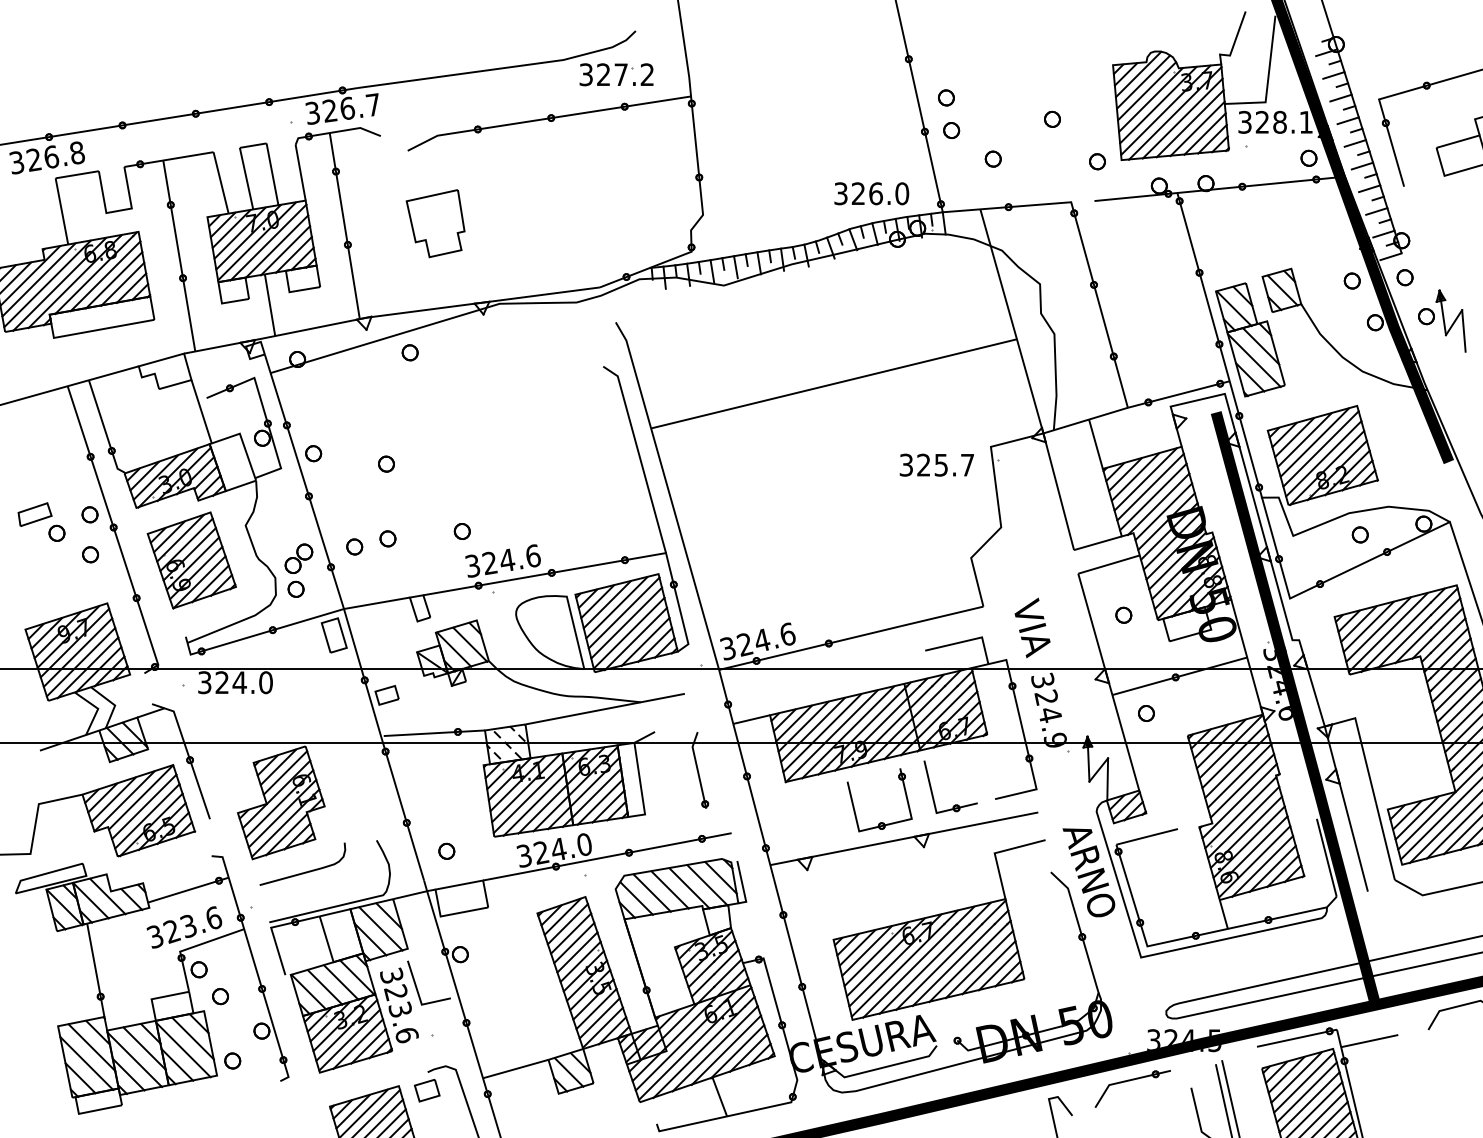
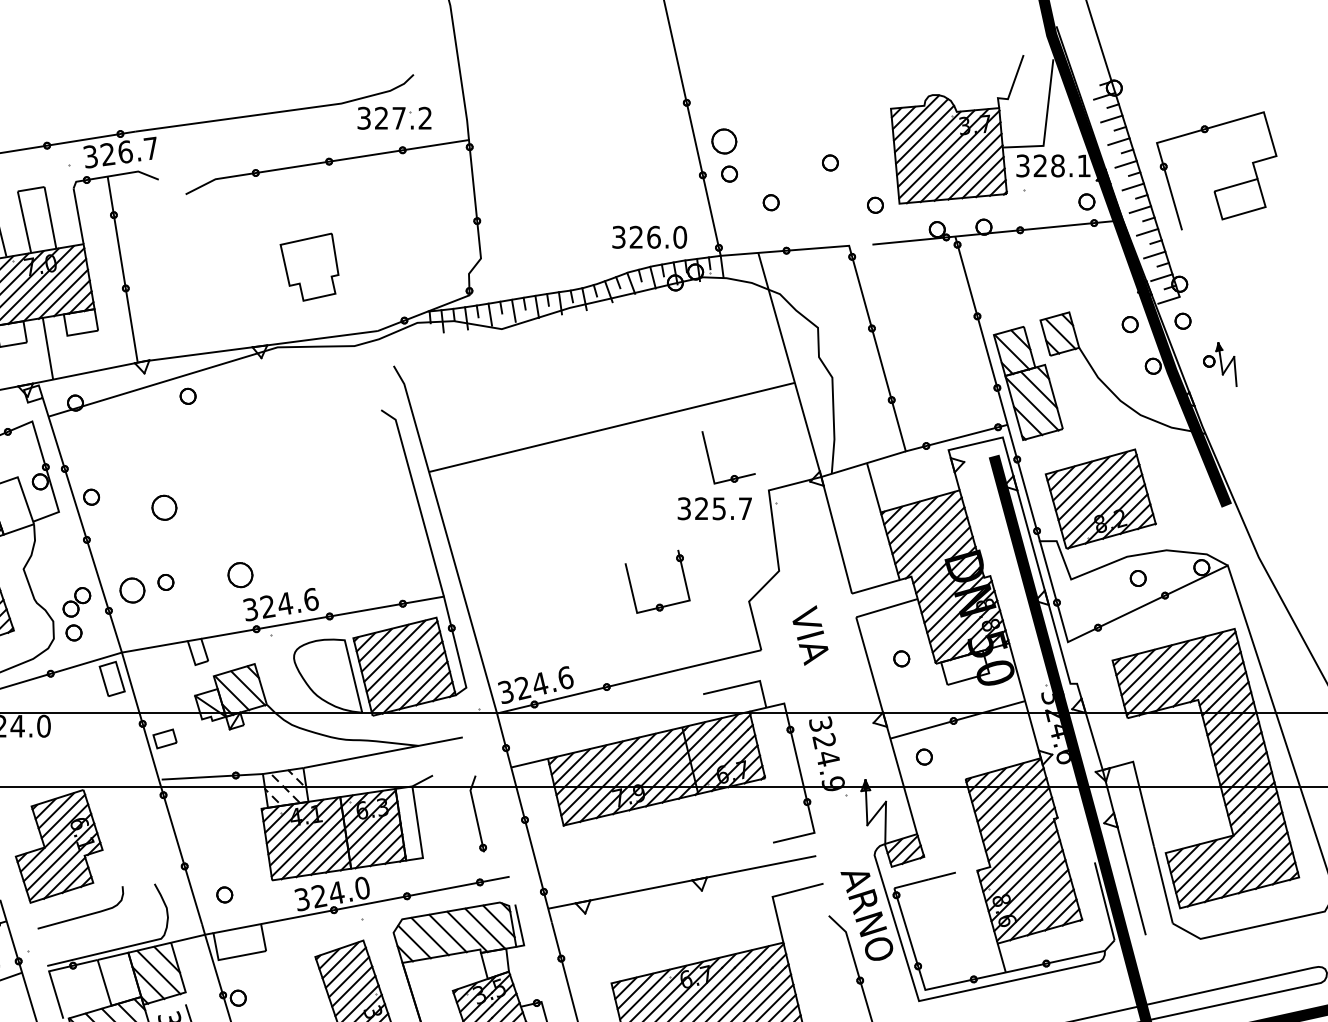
part: (946, 97) -> (724, 141), size x1.6
part: (435, 223) -> (309, 267), moved
part: (1442, 320) -> (1220, 364), size x0.7
part: (386, 463) -> (164, 507), size x1.6
part: (461, 531) -> (239, 575), size x1.6
part: (354, 546) -> (132, 590), size x1.6
text: (1032, 627) -> (810, 635), moved
part: (932, 790) -> (710, 461), moved
part: (879, 822) -> (657, 604), moved

